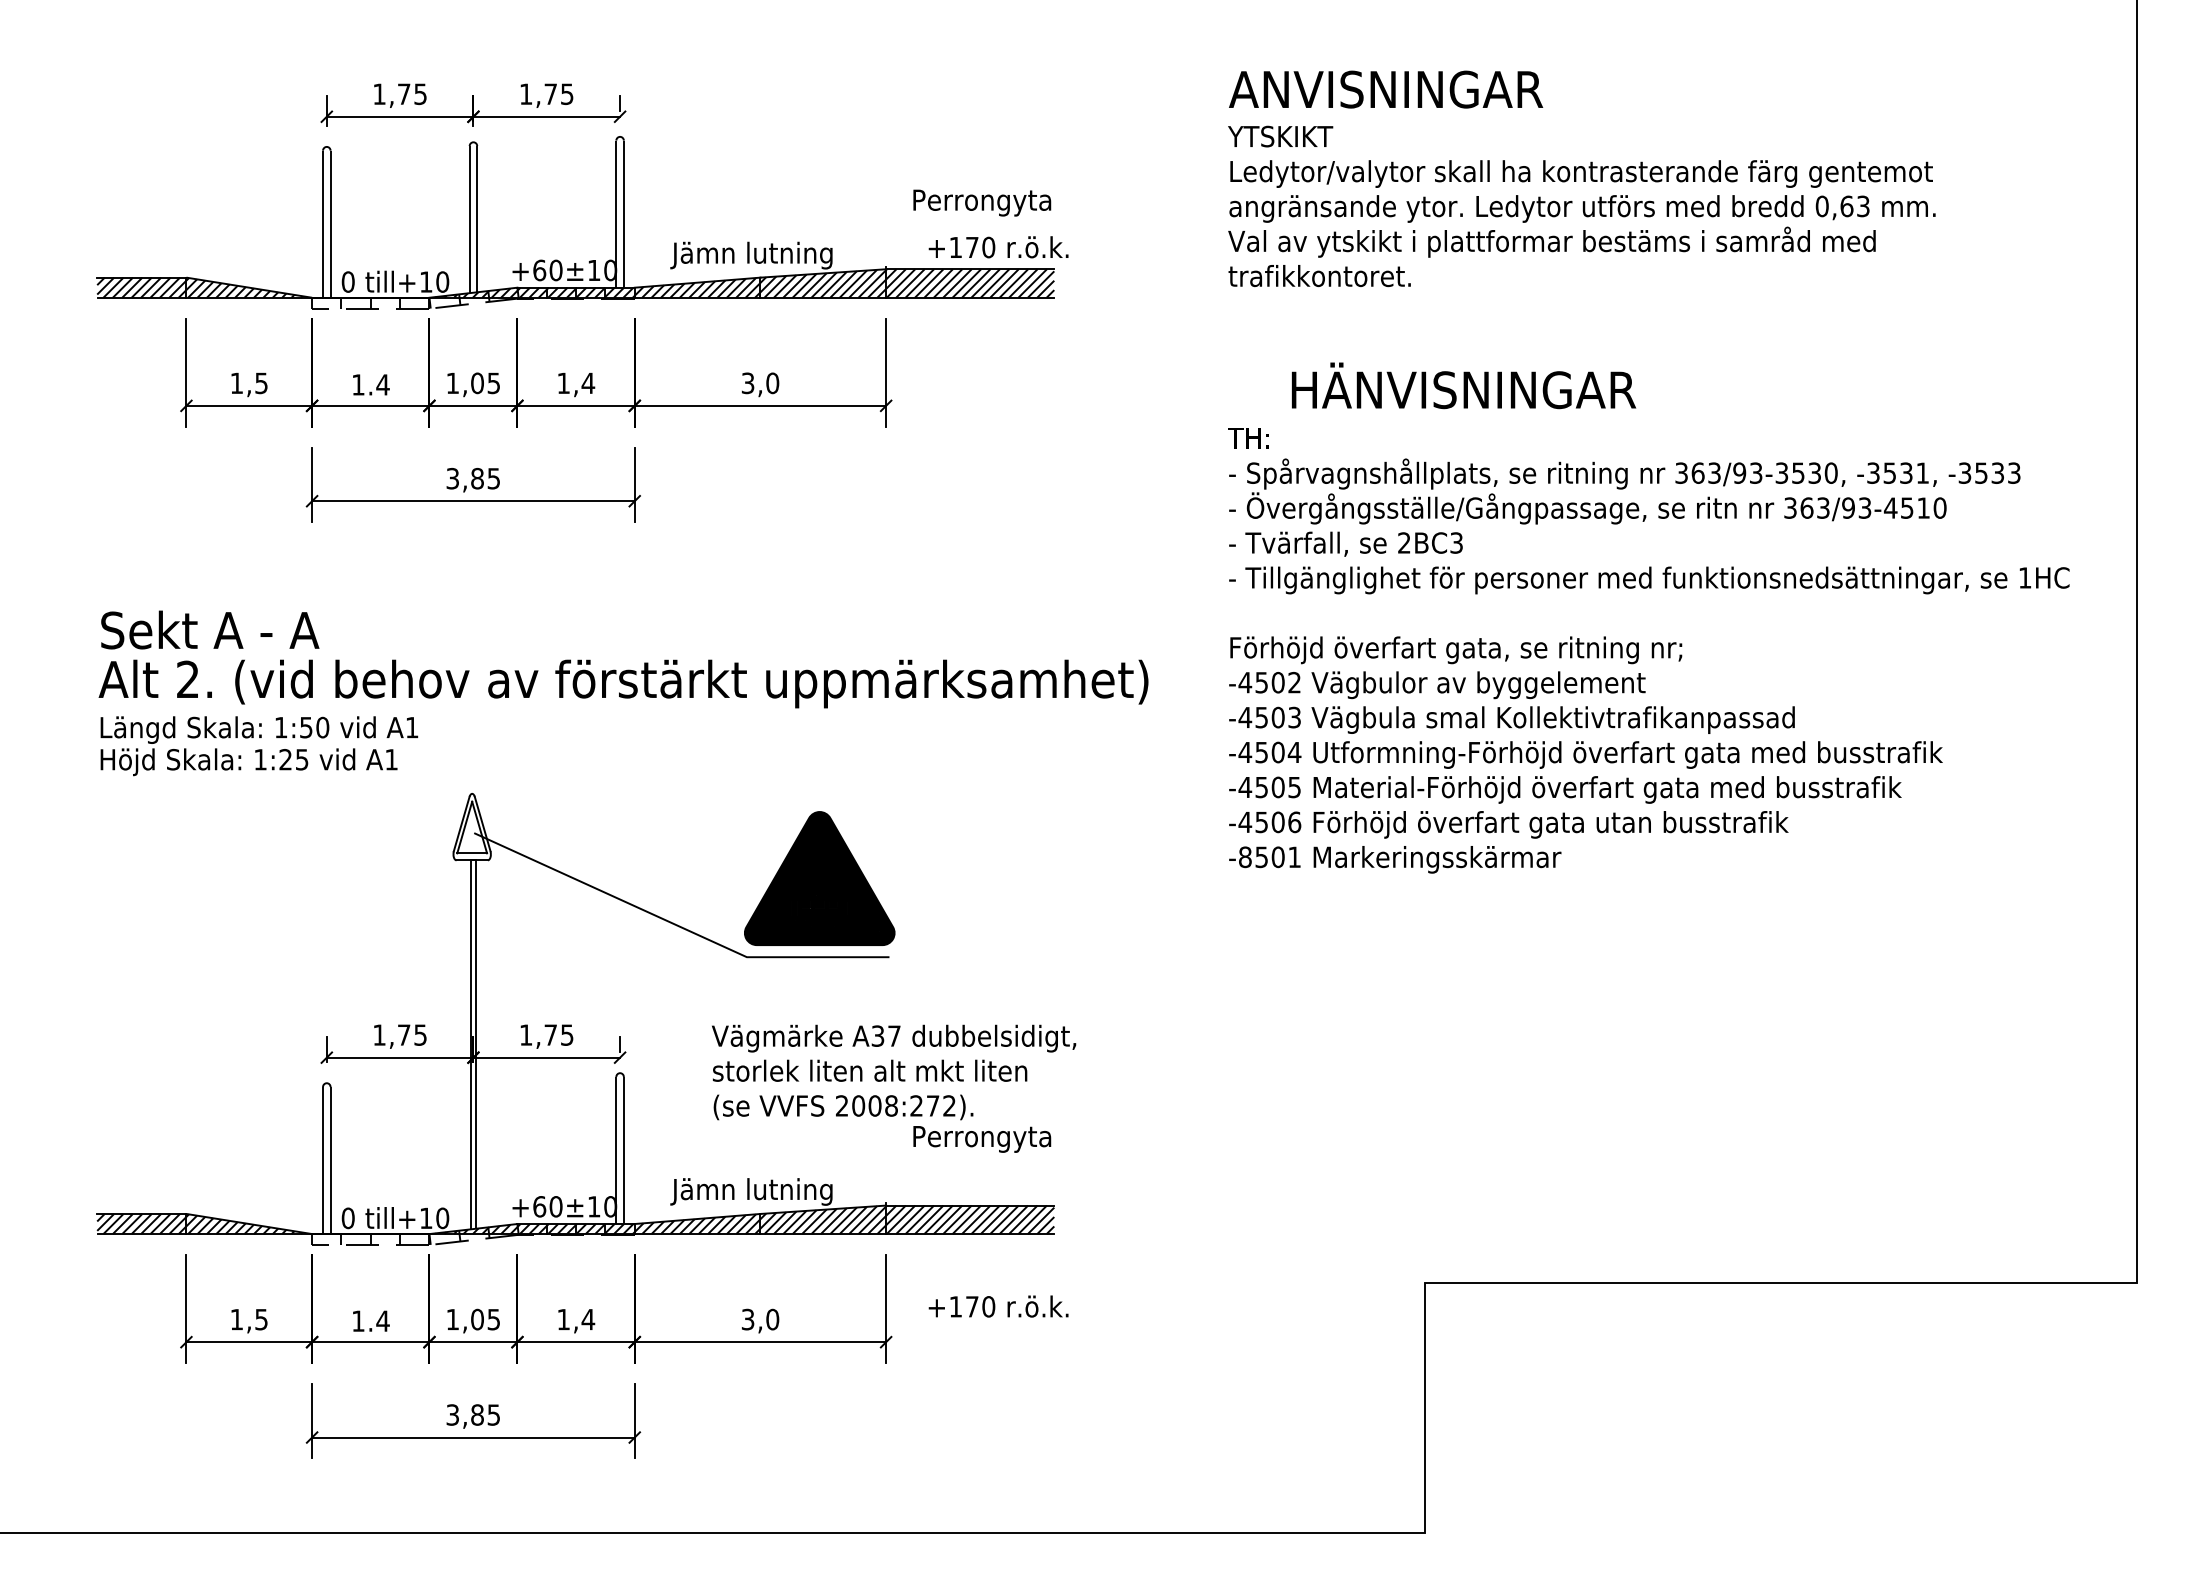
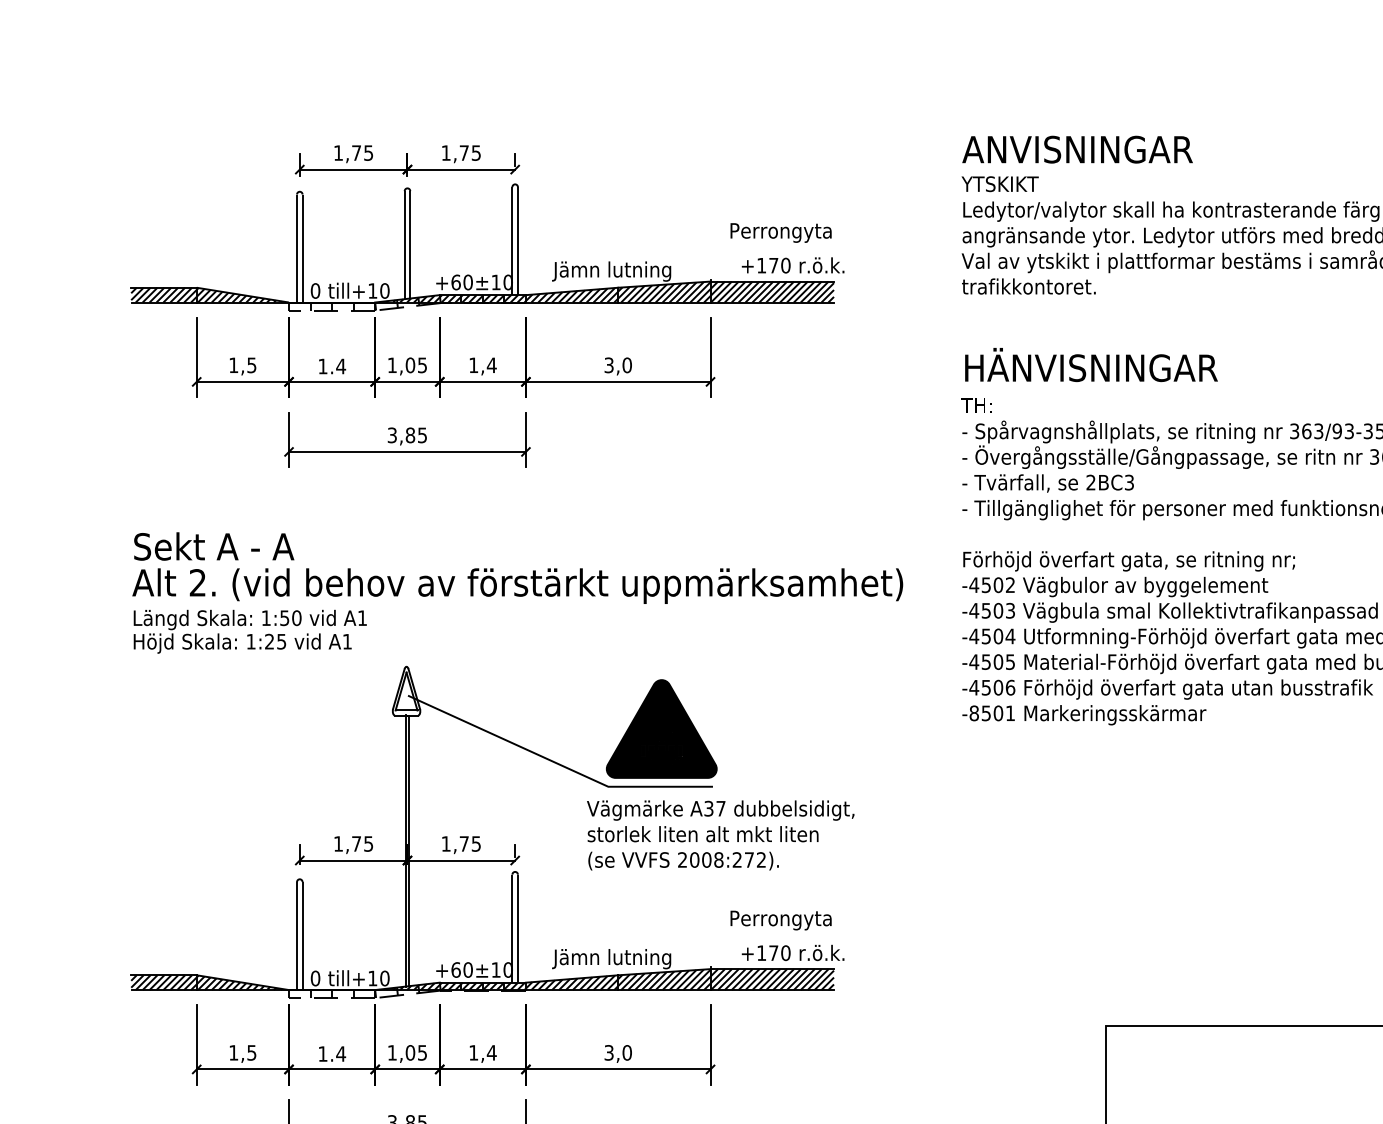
text: (1464, 385) -> (1091, 364), moved
text: (894, 1072) -> (721, 835), moved
text: (998, 1306) -> (793, 952), moved

